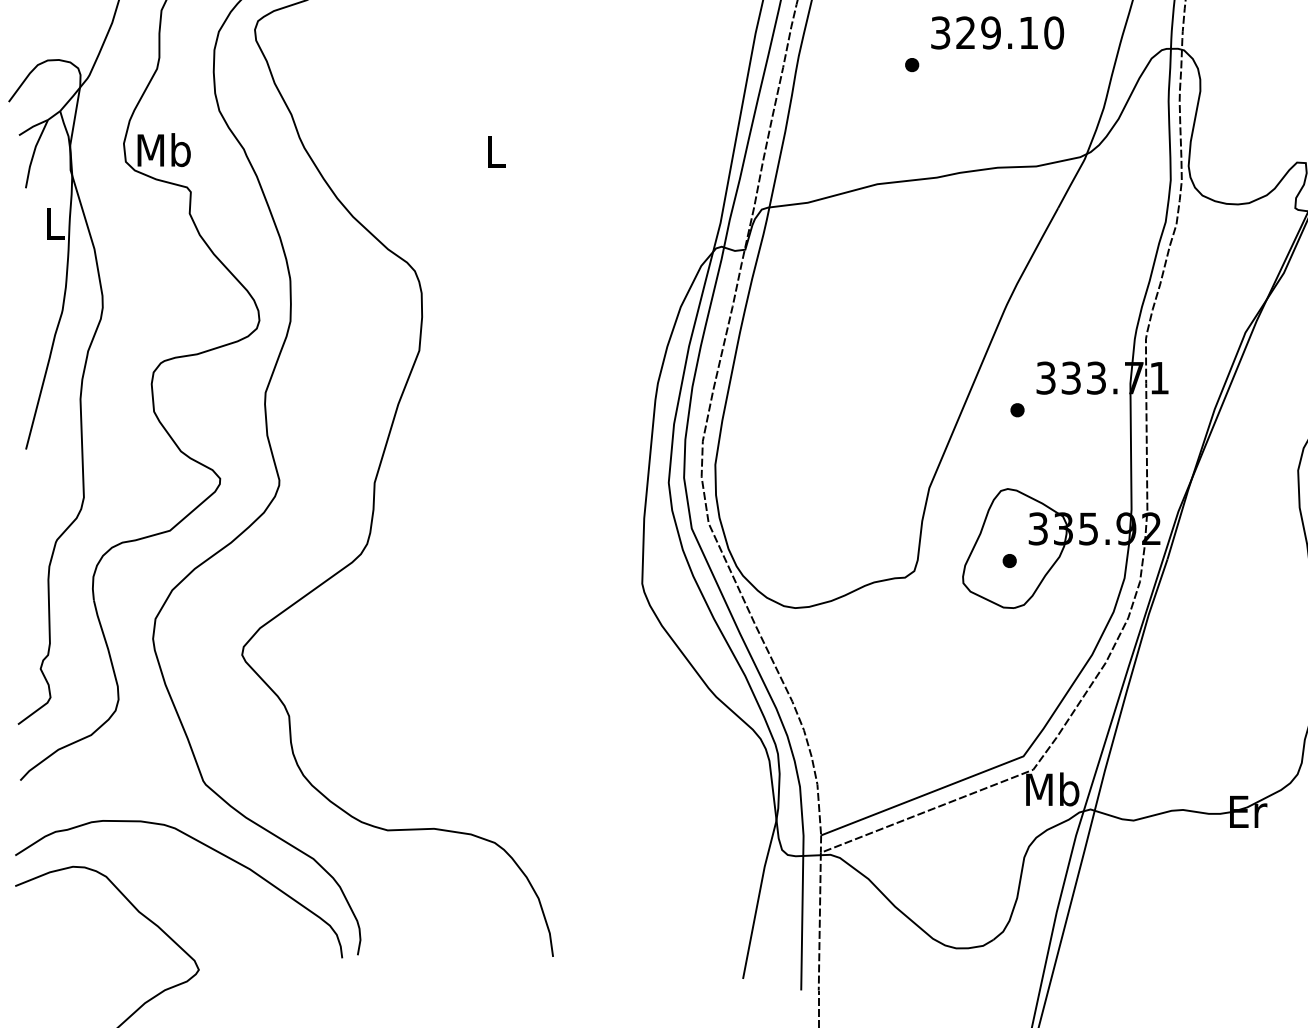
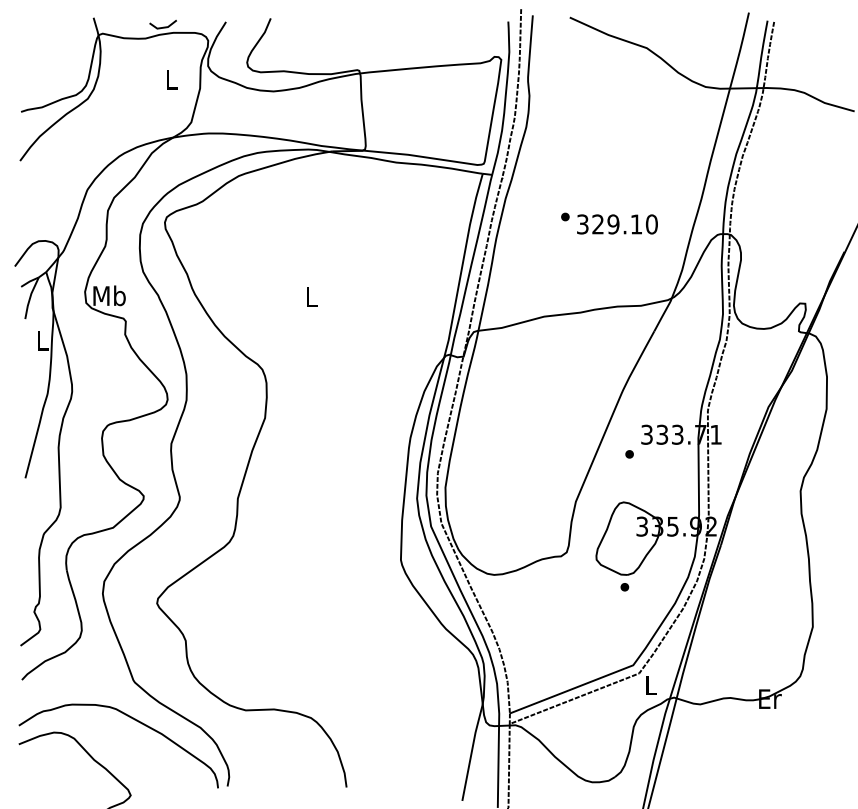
part: (912, 64) -> (565, 216), moved
part: (1009, 561) -> (624, 587), moved
text: (1051, 789) -> (650, 685), Mb -> L

